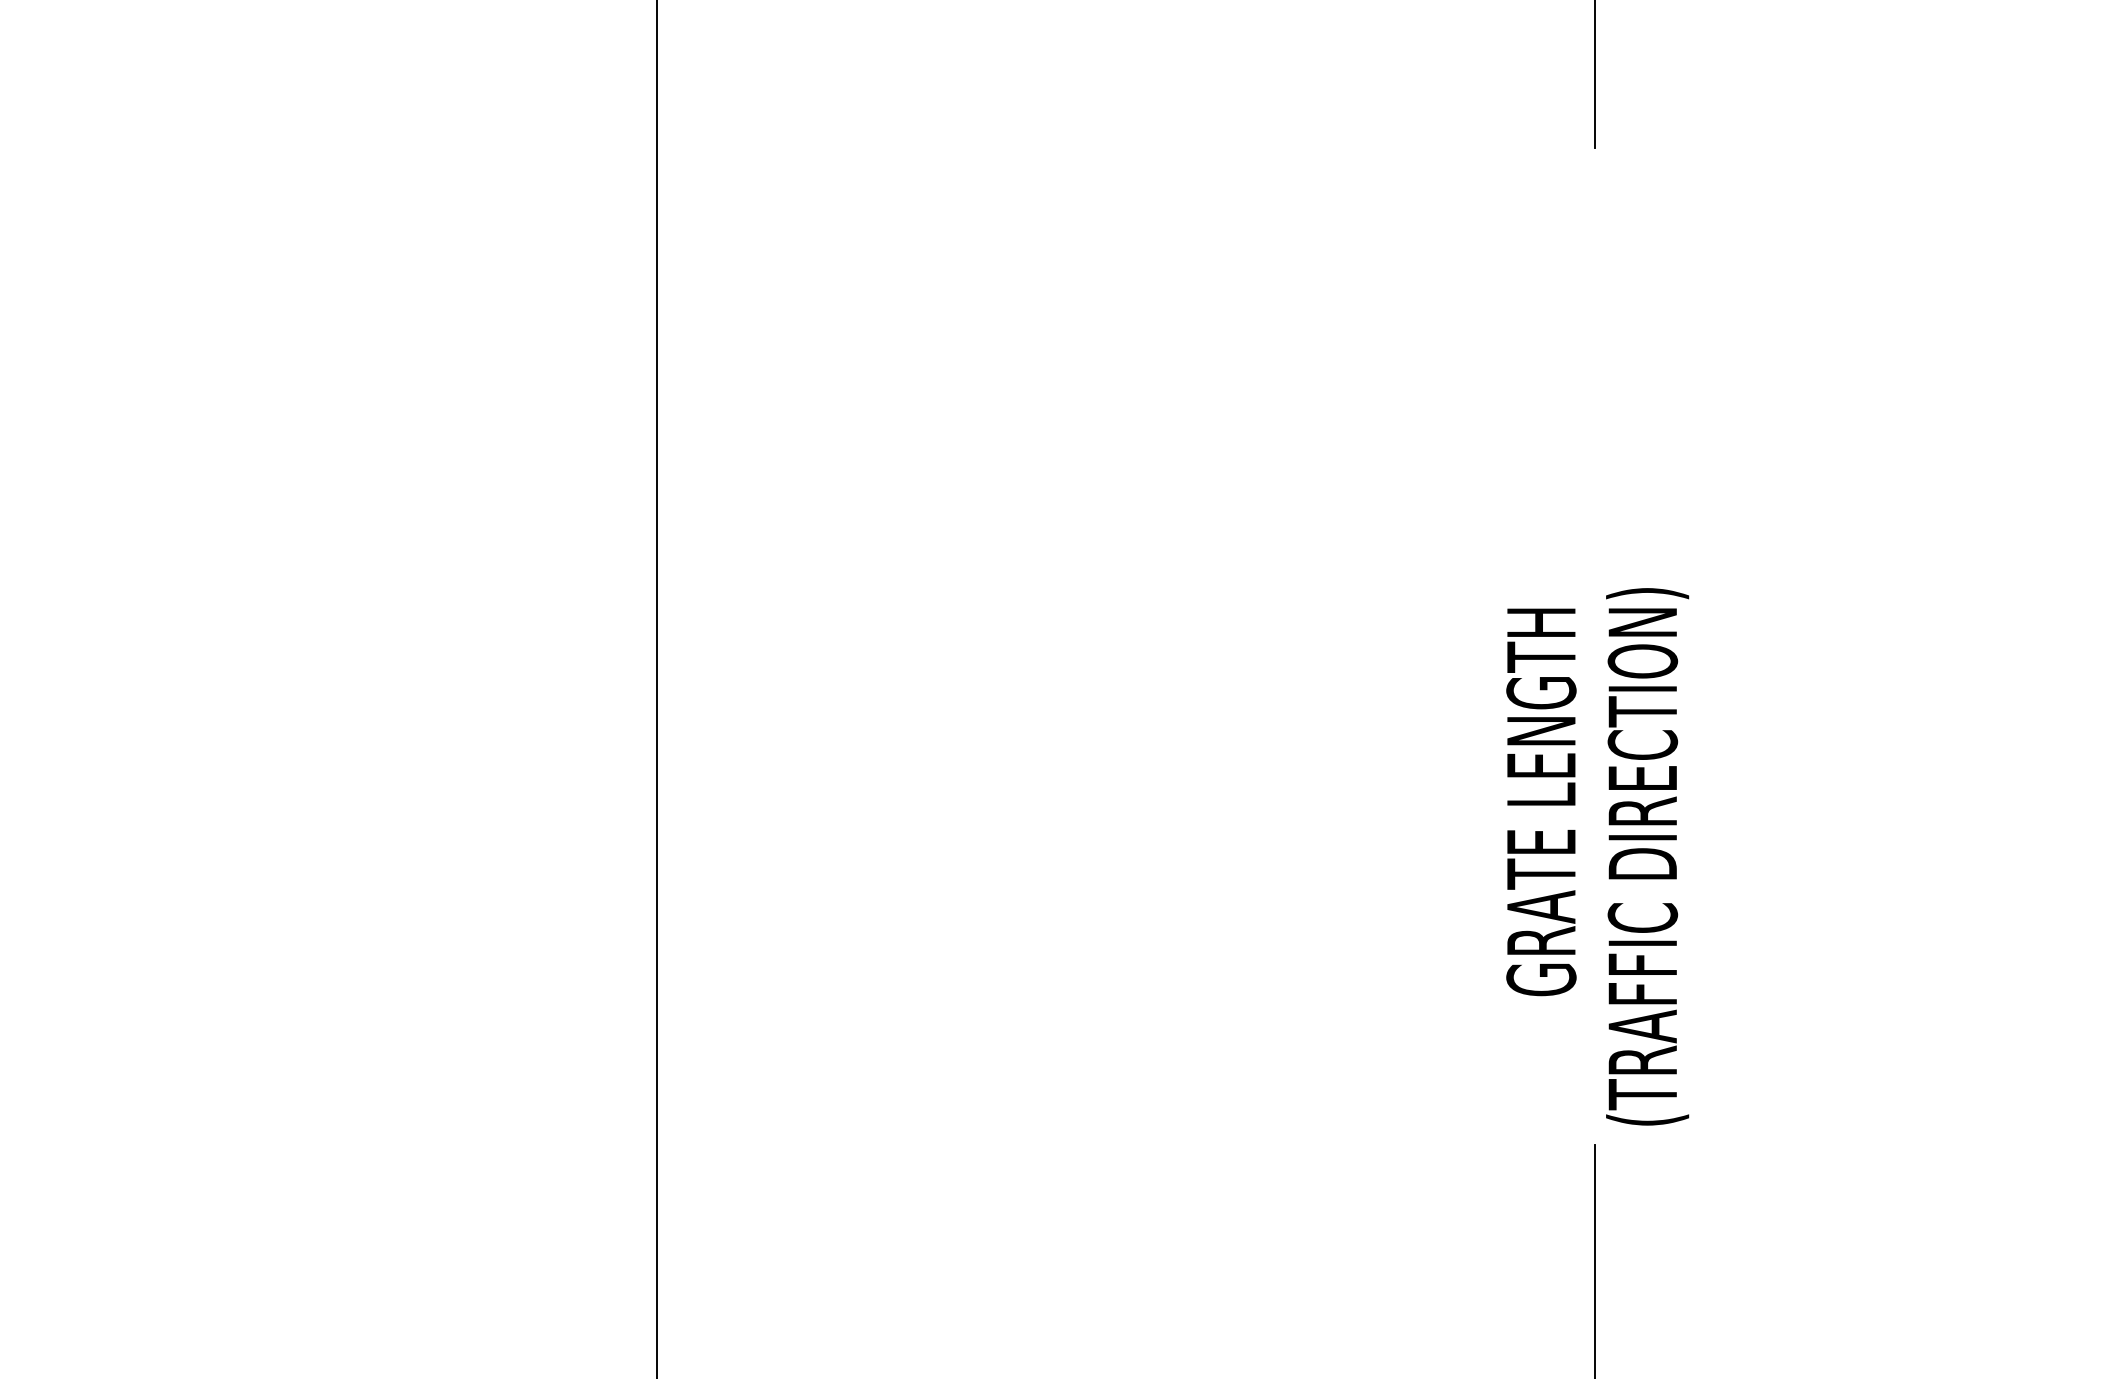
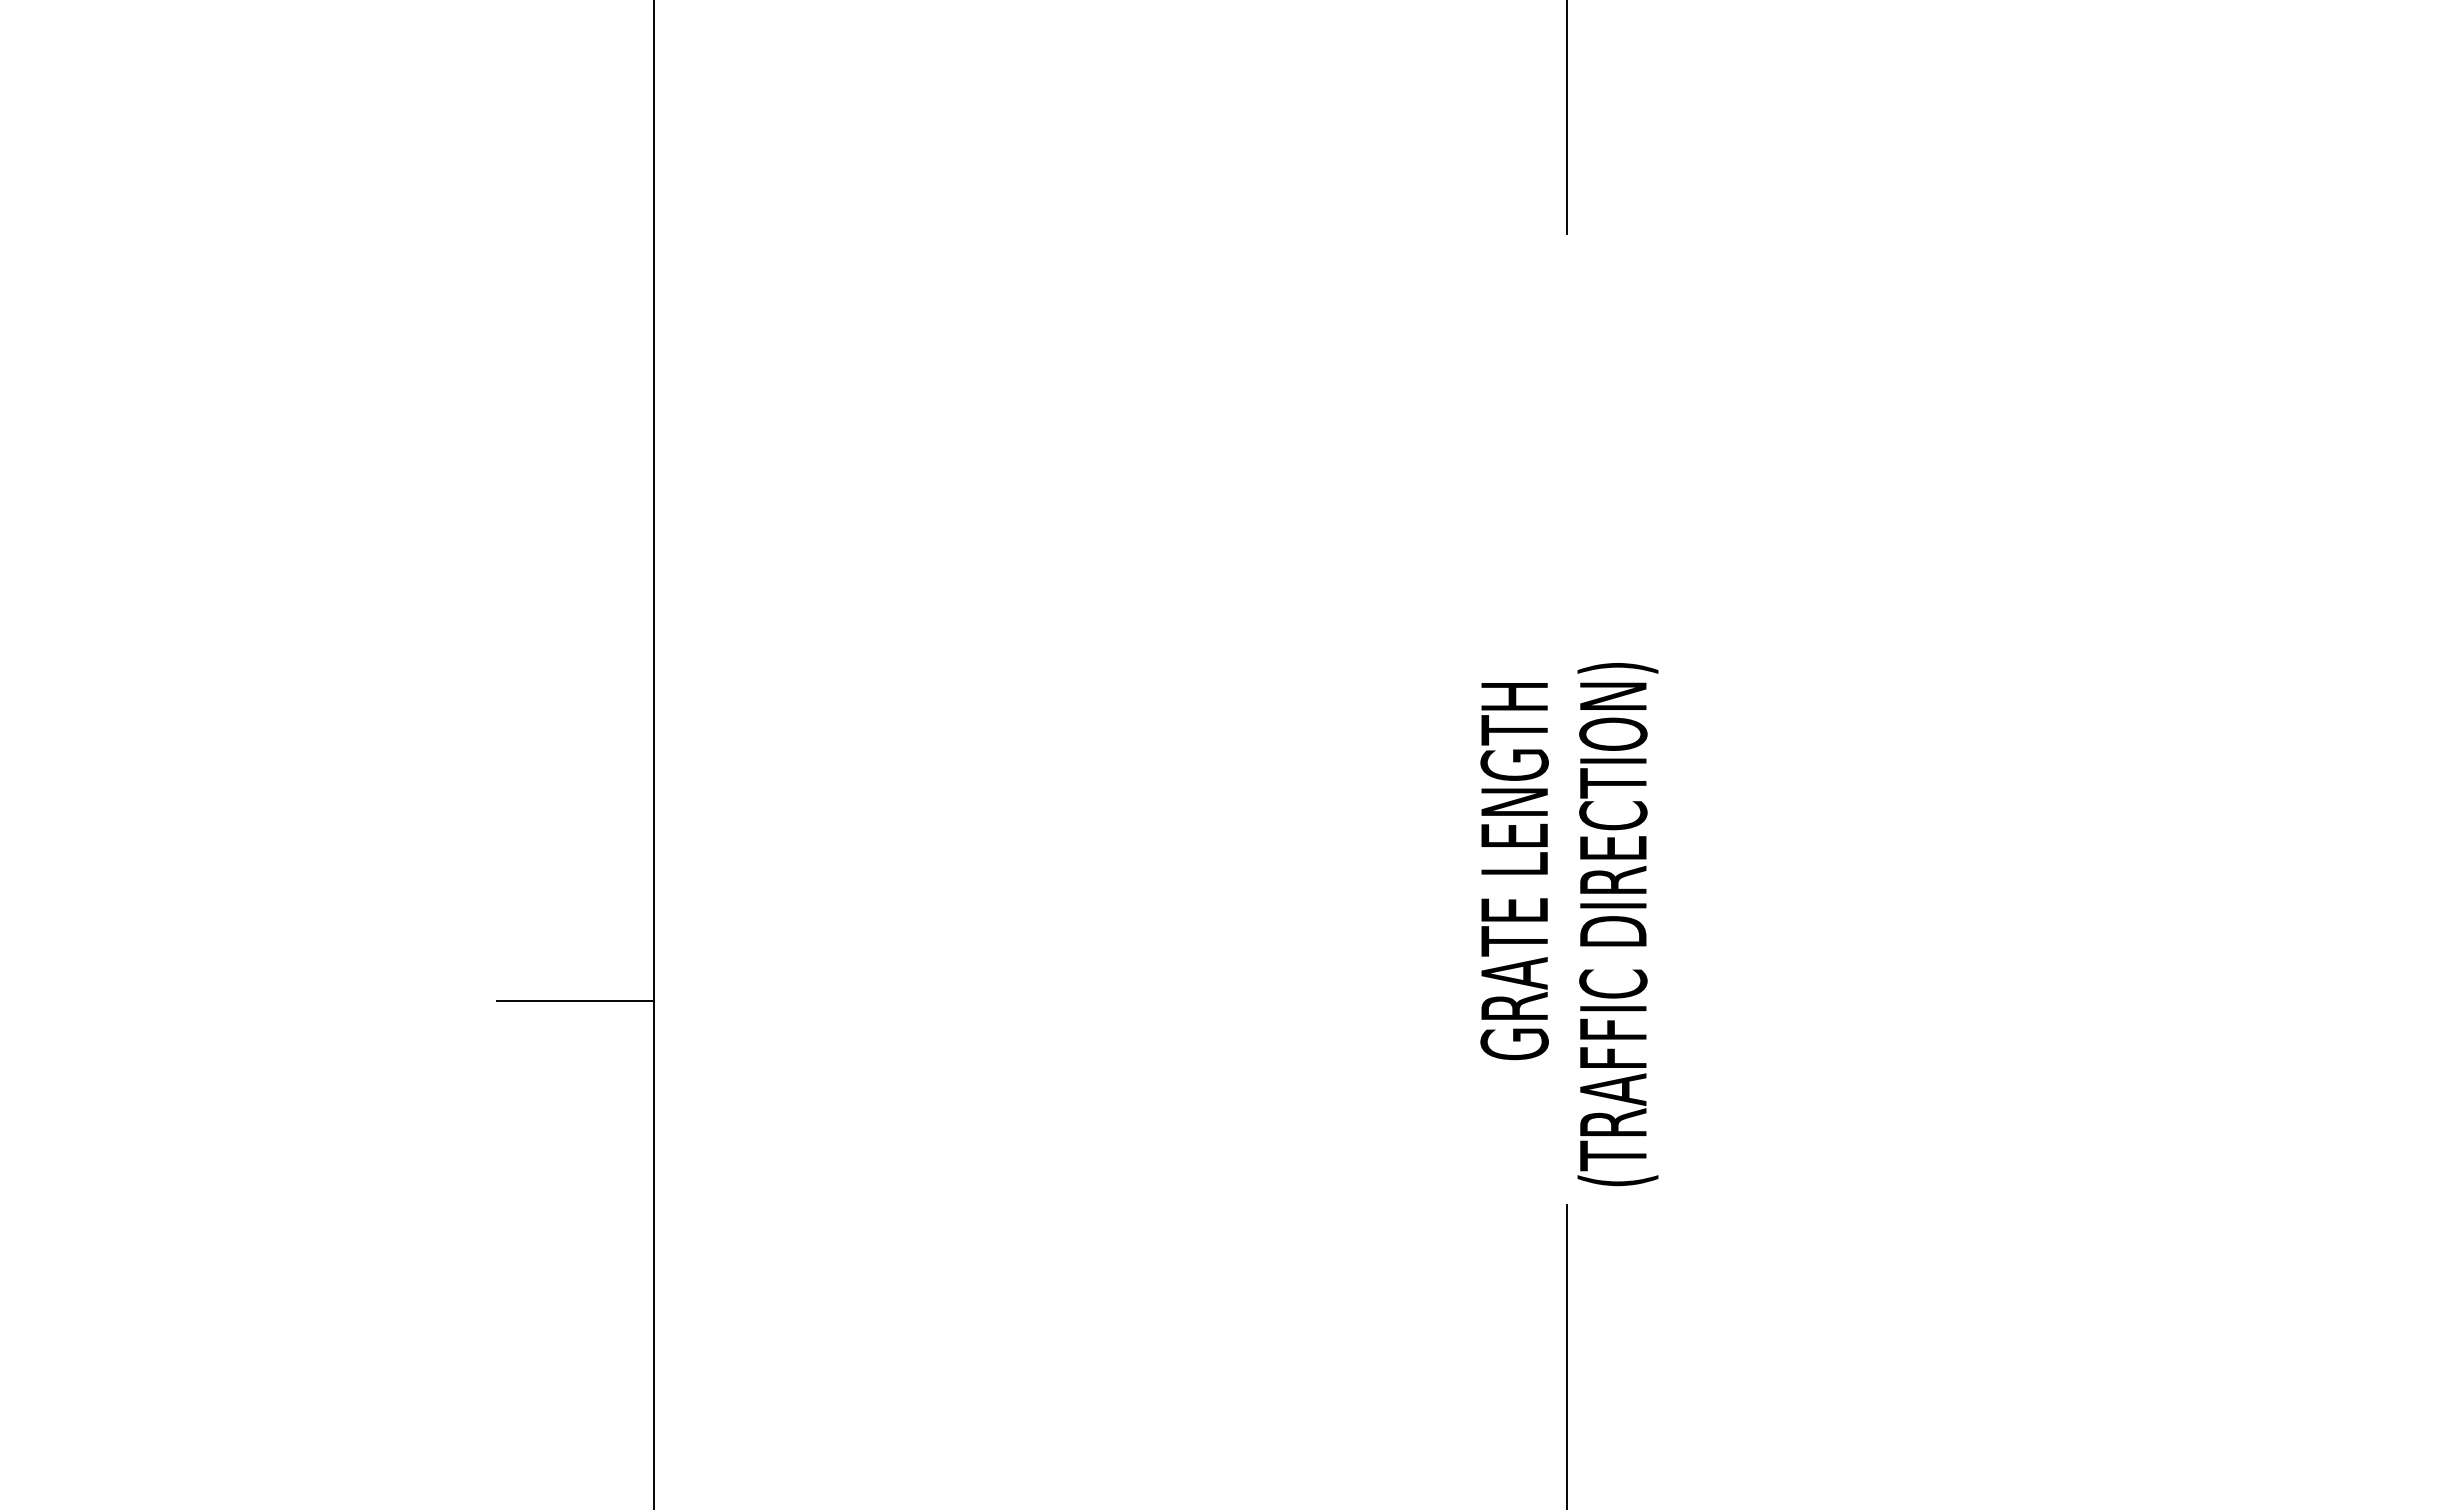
line: (576, 935) -> (575, 1001), added

